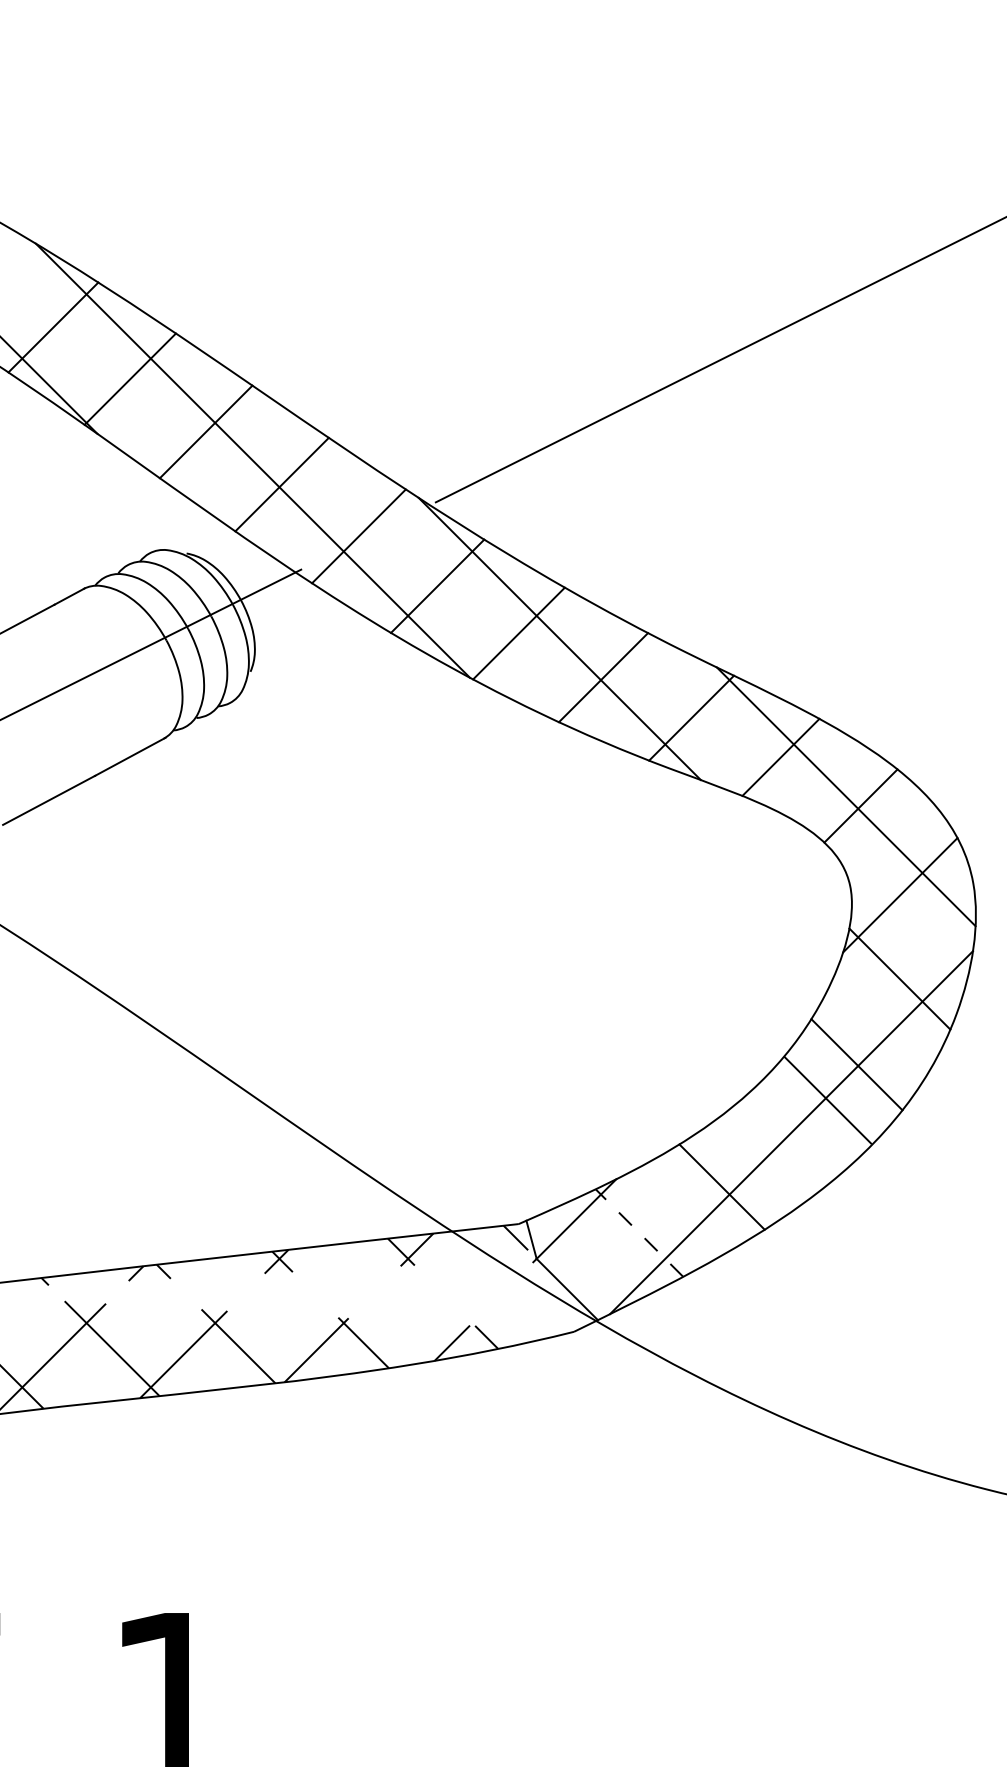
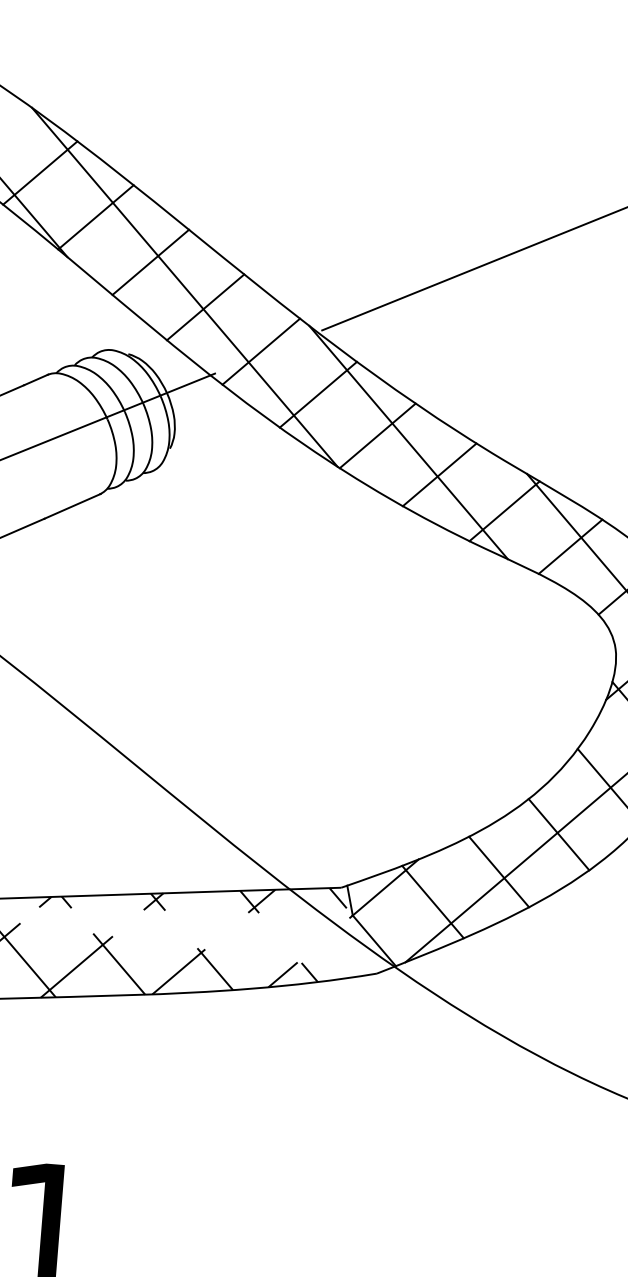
line: (827, 1100) -> (558, 834), moved
line: (639, 1233) -> (433, 902), dashed -> solid

